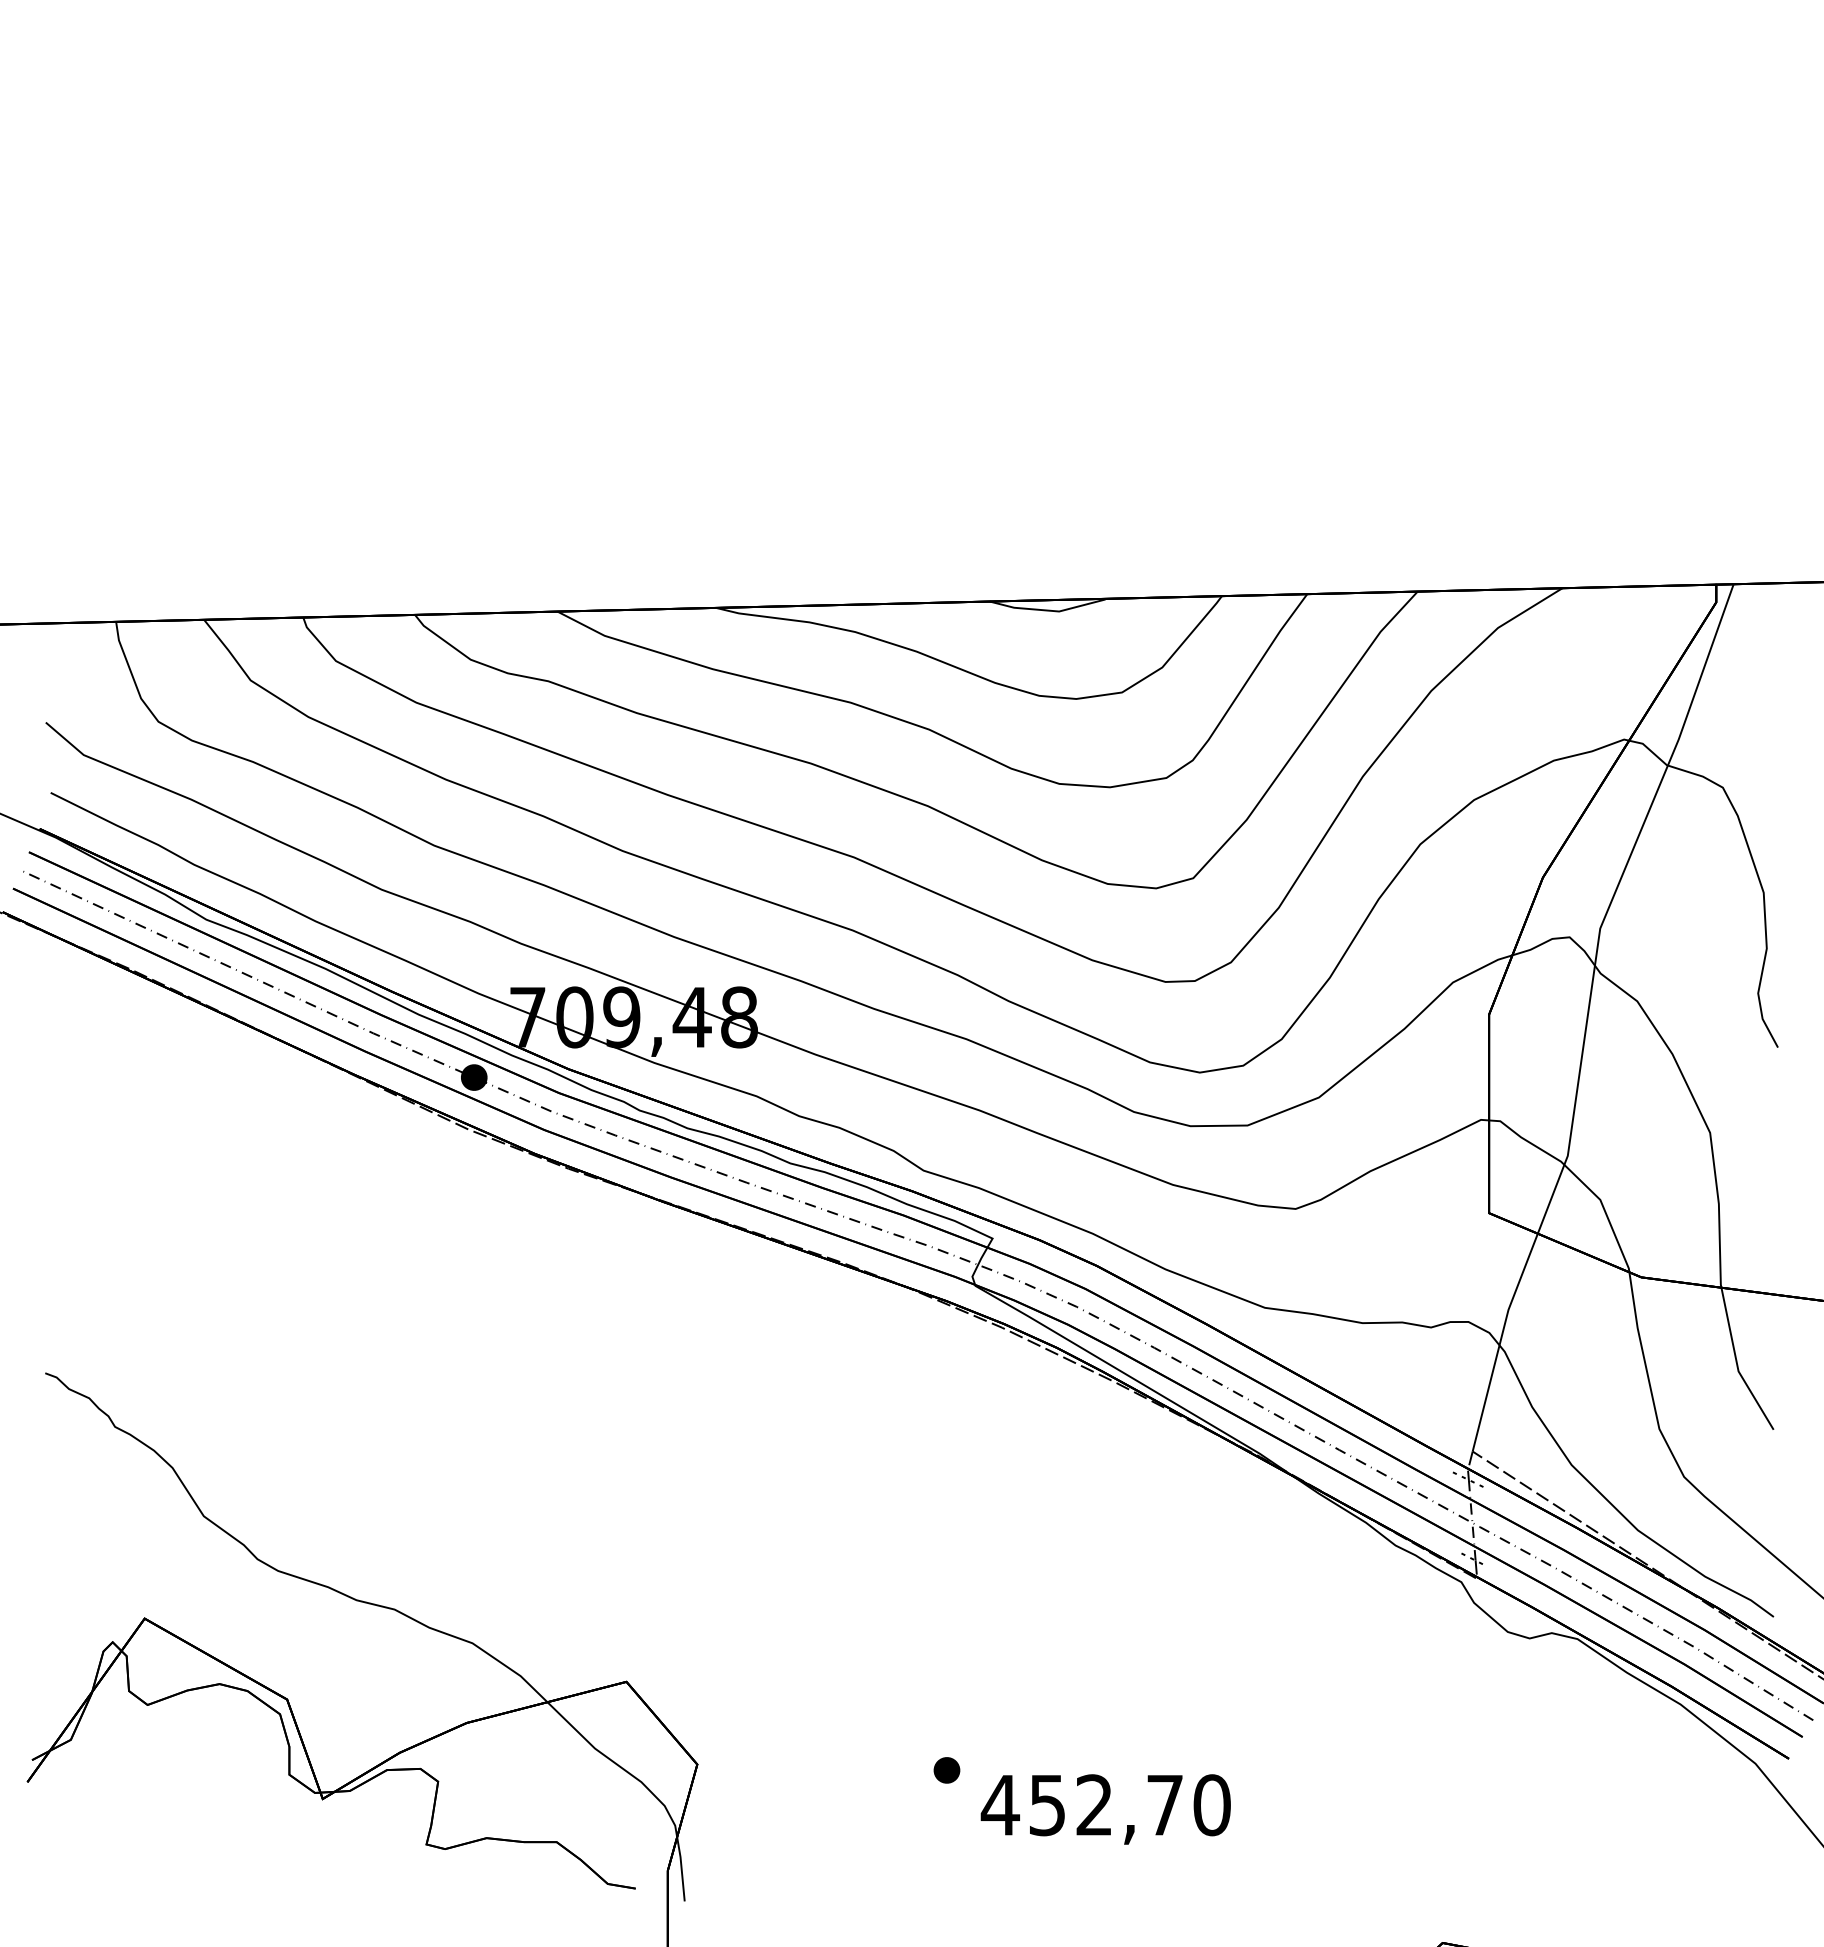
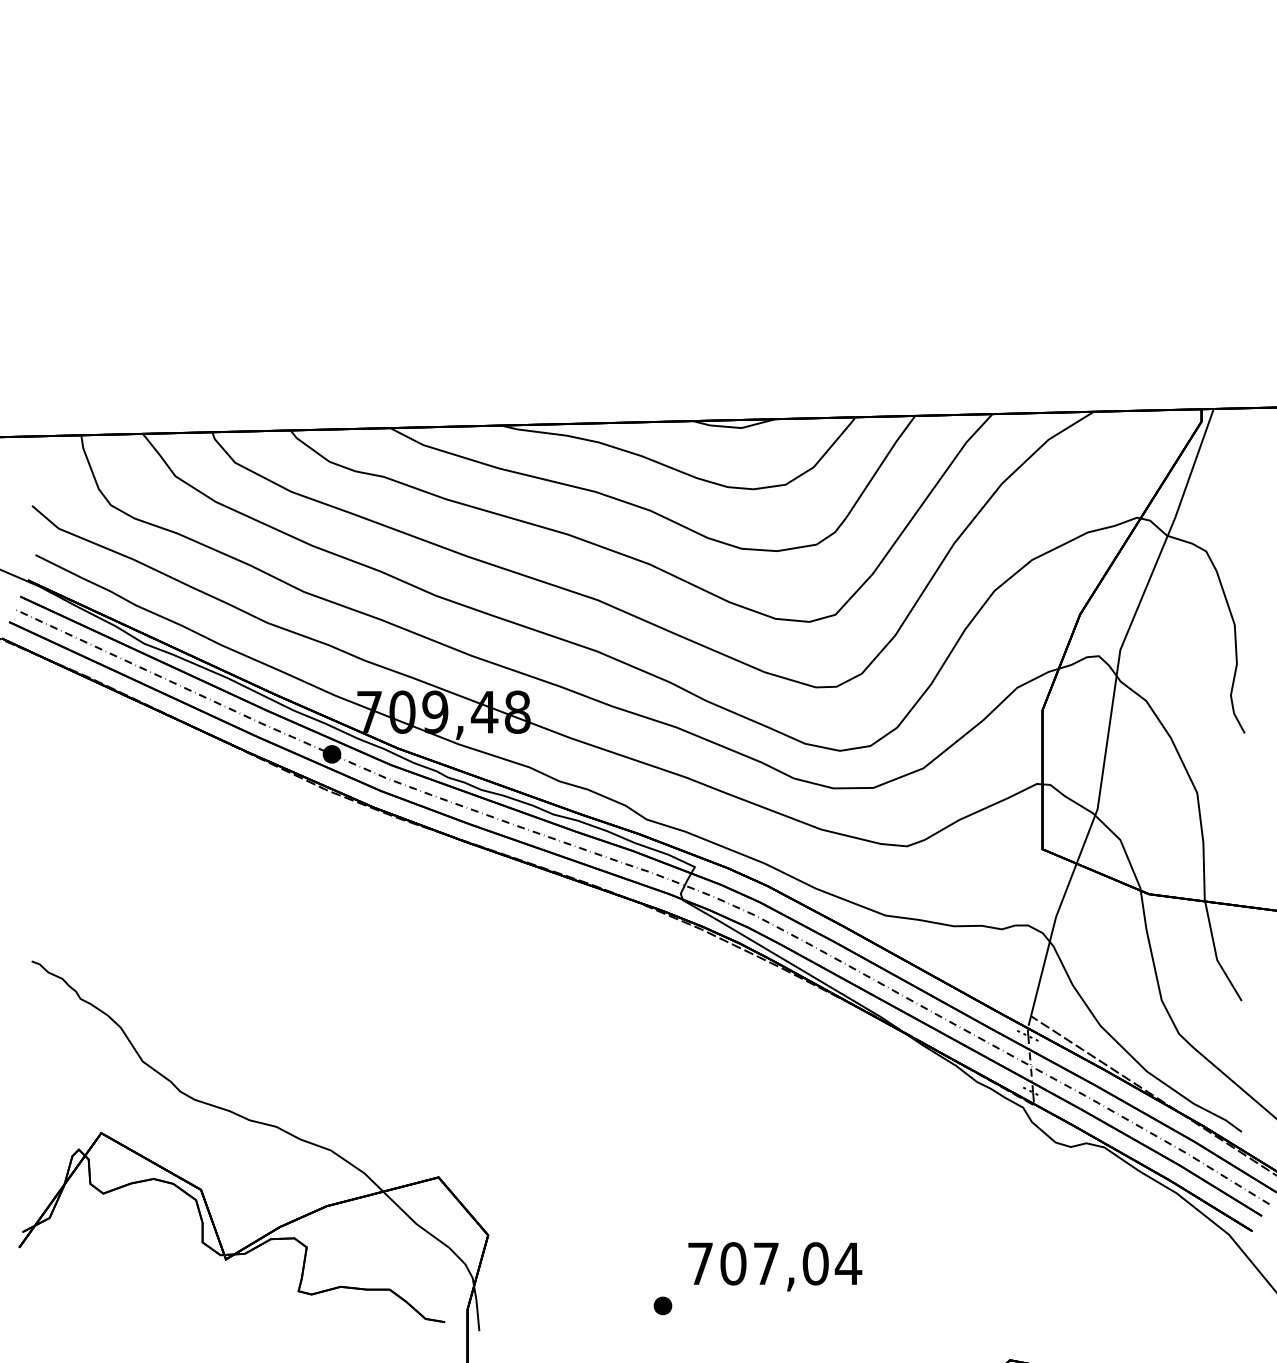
part: (946, 1770) -> (662, 1305), moved
text: (1105, 1805) -> (773, 1263), 452,70 -> 707,04

